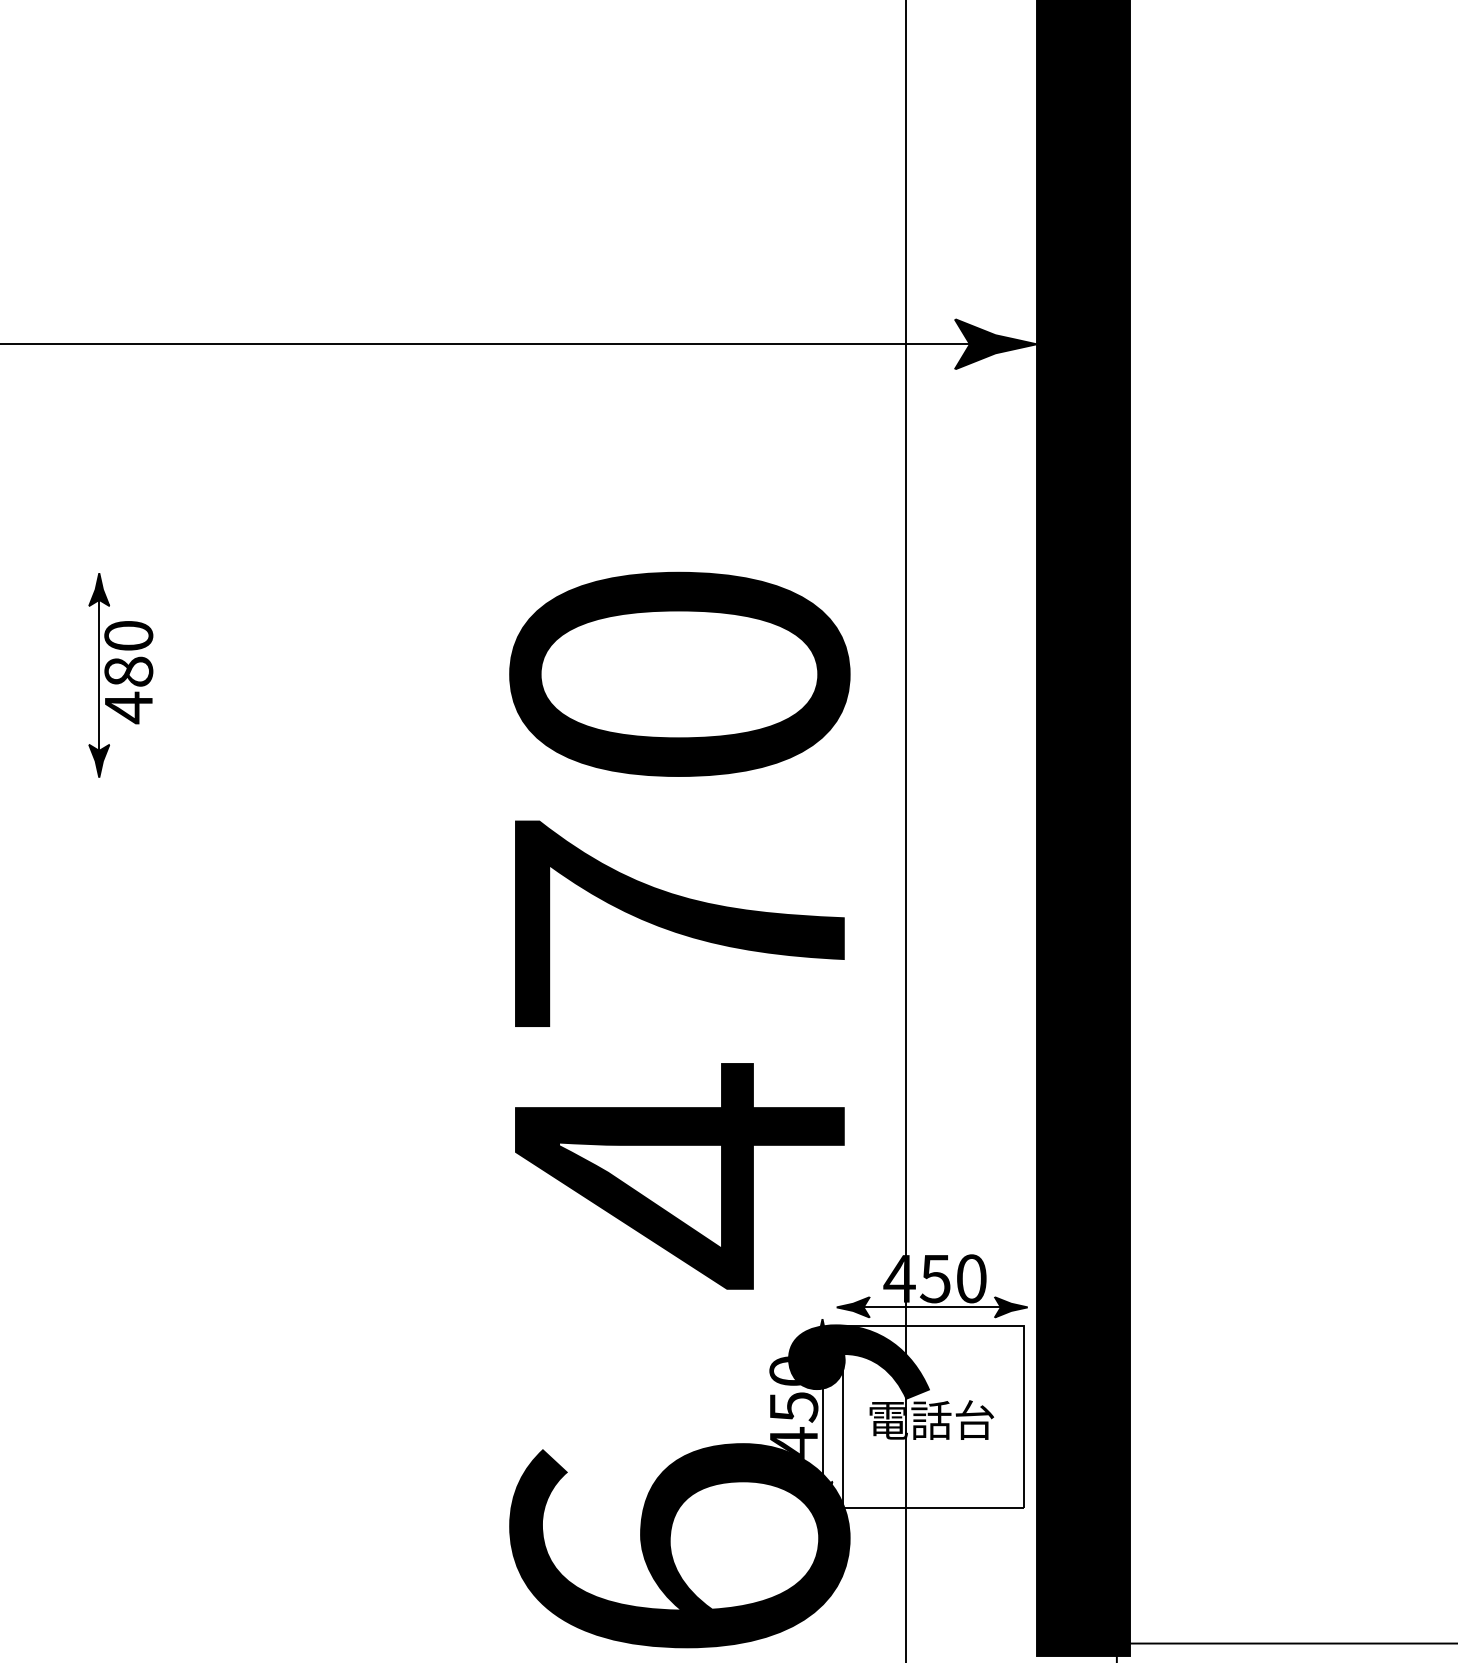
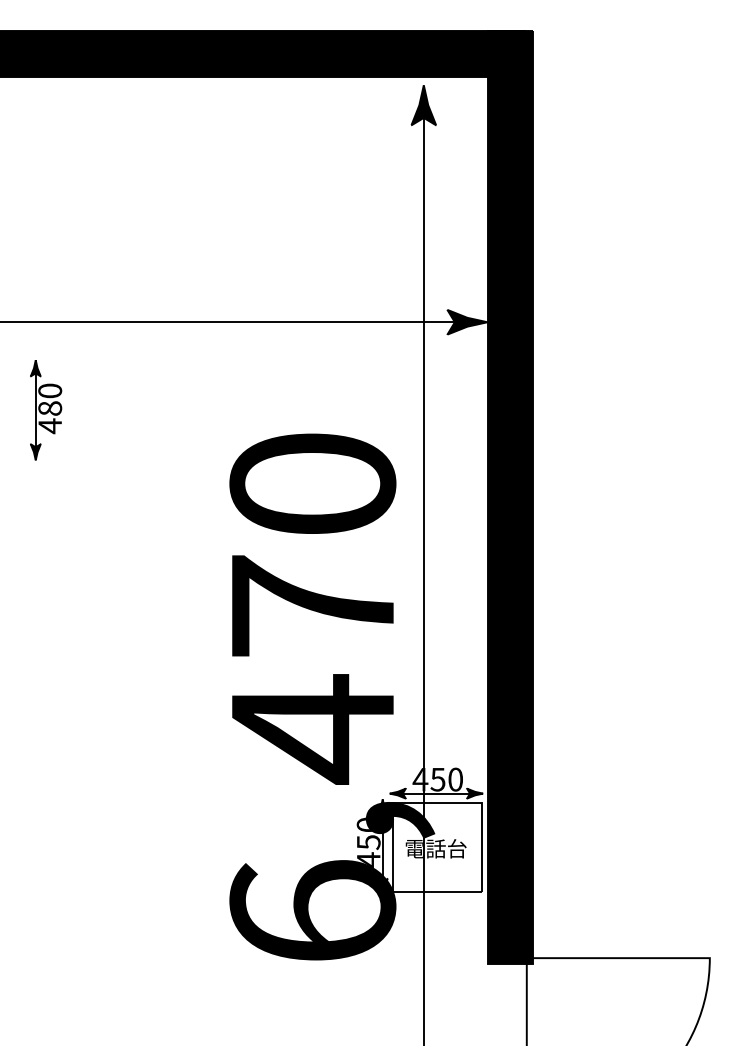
part: (121, 675) -> (46, 410), moved

